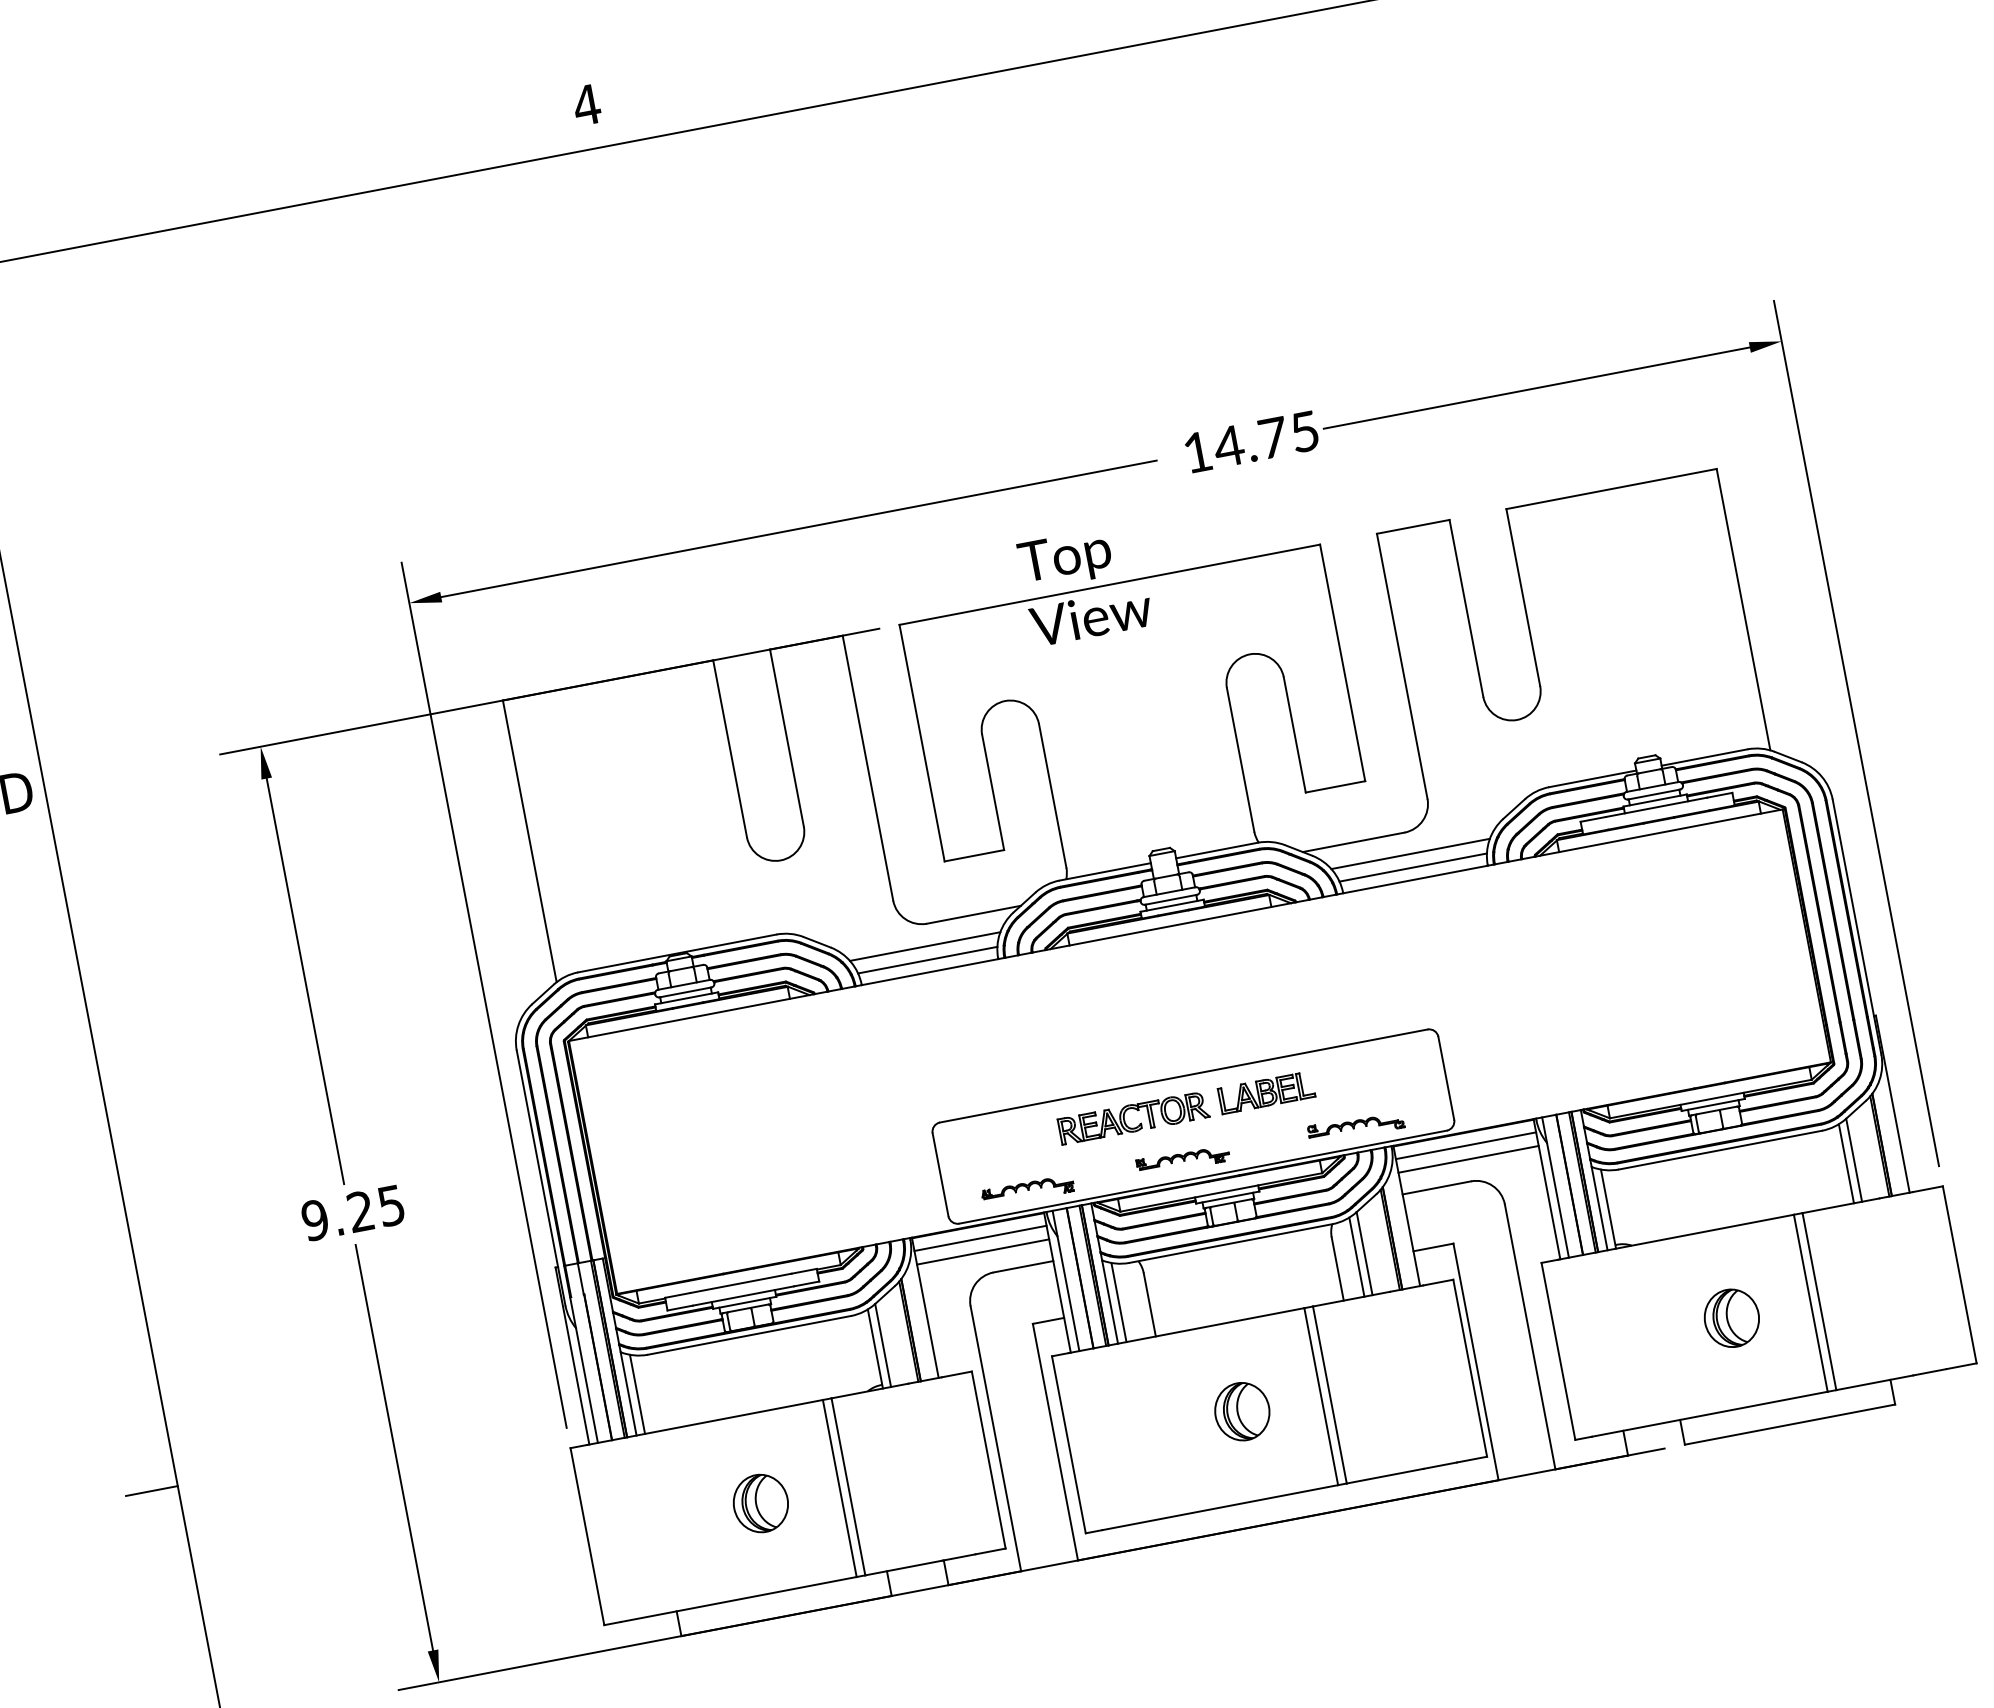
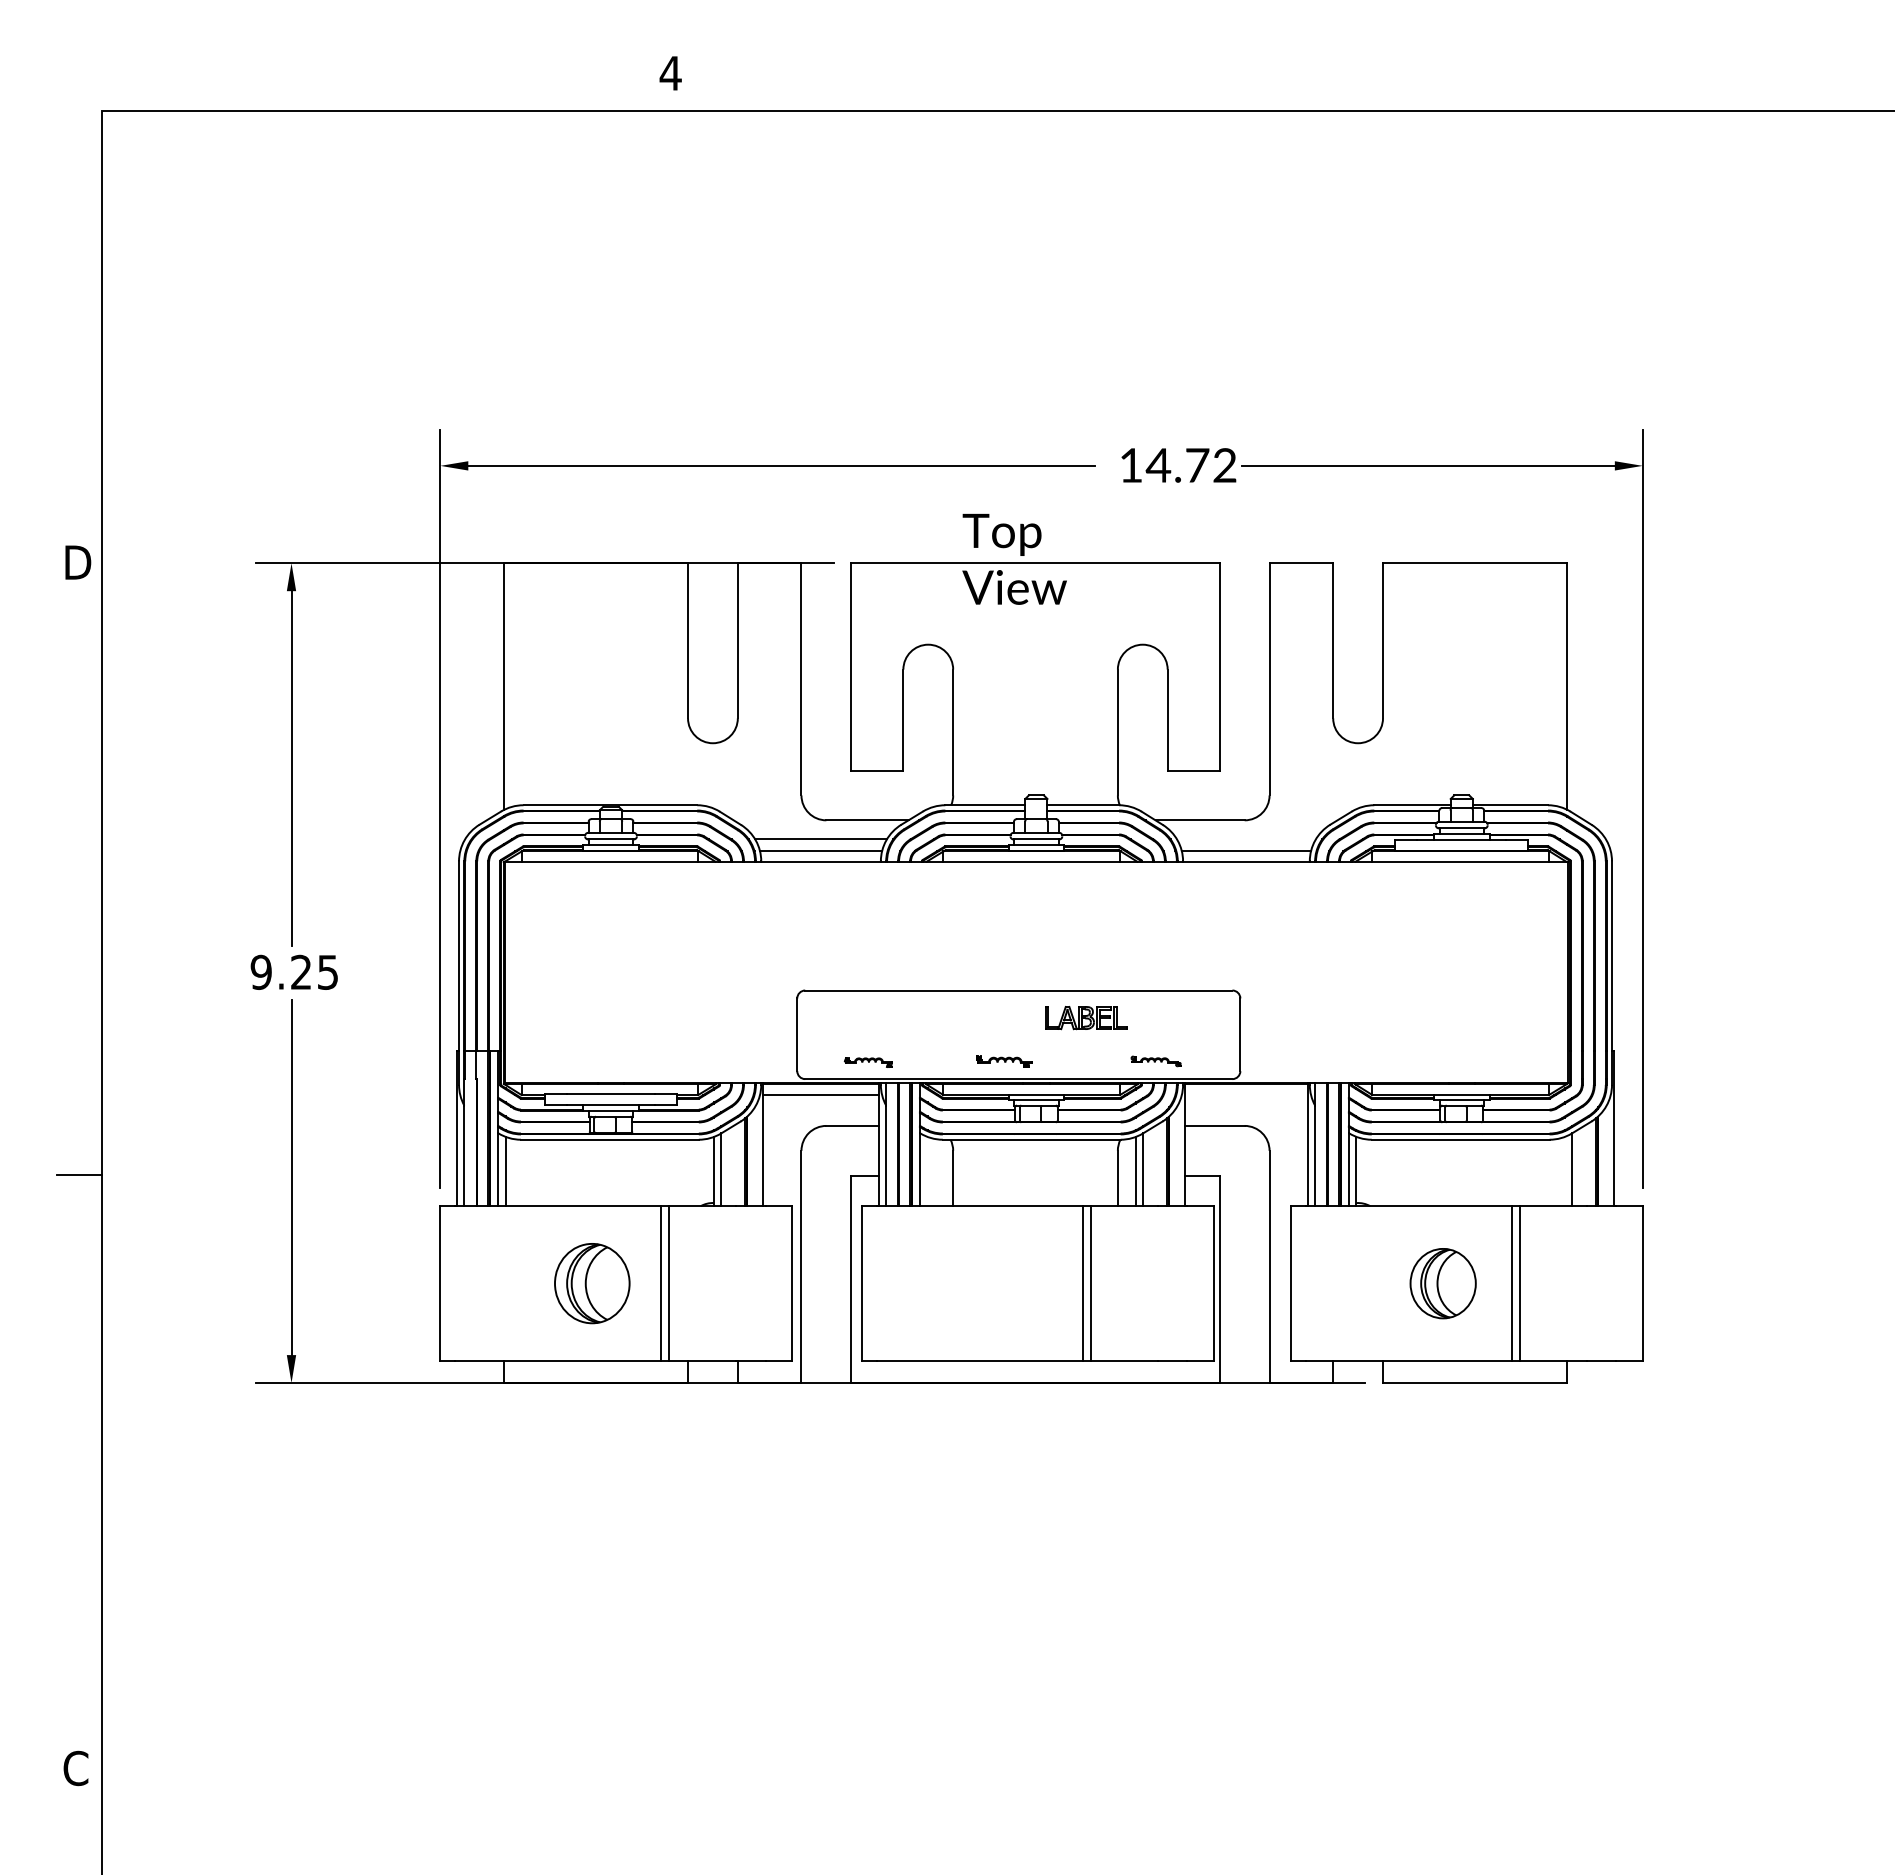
text: (1304, 432) -> (1224, 465), 14.75 -> 14.72
line: (1410, 854) -> (1246, 839), removed
part: (1136, 1110) -> (973, 1012), removed
part: (1355, 1127) -> (1155, 1061), size x0.6
line: (1465, 1145) -> (1245, 1094), removed
line: (1467, 1159) -> (1245, 1106), removed
part: (1182, 1160) -> (1004, 1061), size x0.7
line: (1845, 1163) -> (1564, 1171), removed
part: (1027, 1190) -> (868, 1062), size x0.6
line: (982, 1251) -> (820, 1106), removed
line: (1118, 1302) -> (927, 1171), removed
part: (1731, 1318) -> (1442, 1283), size x1.4
part: (1242, 1411) -> (1014, 1283), removed
part: (761, 1503) -> (592, 1283), size x1.6

